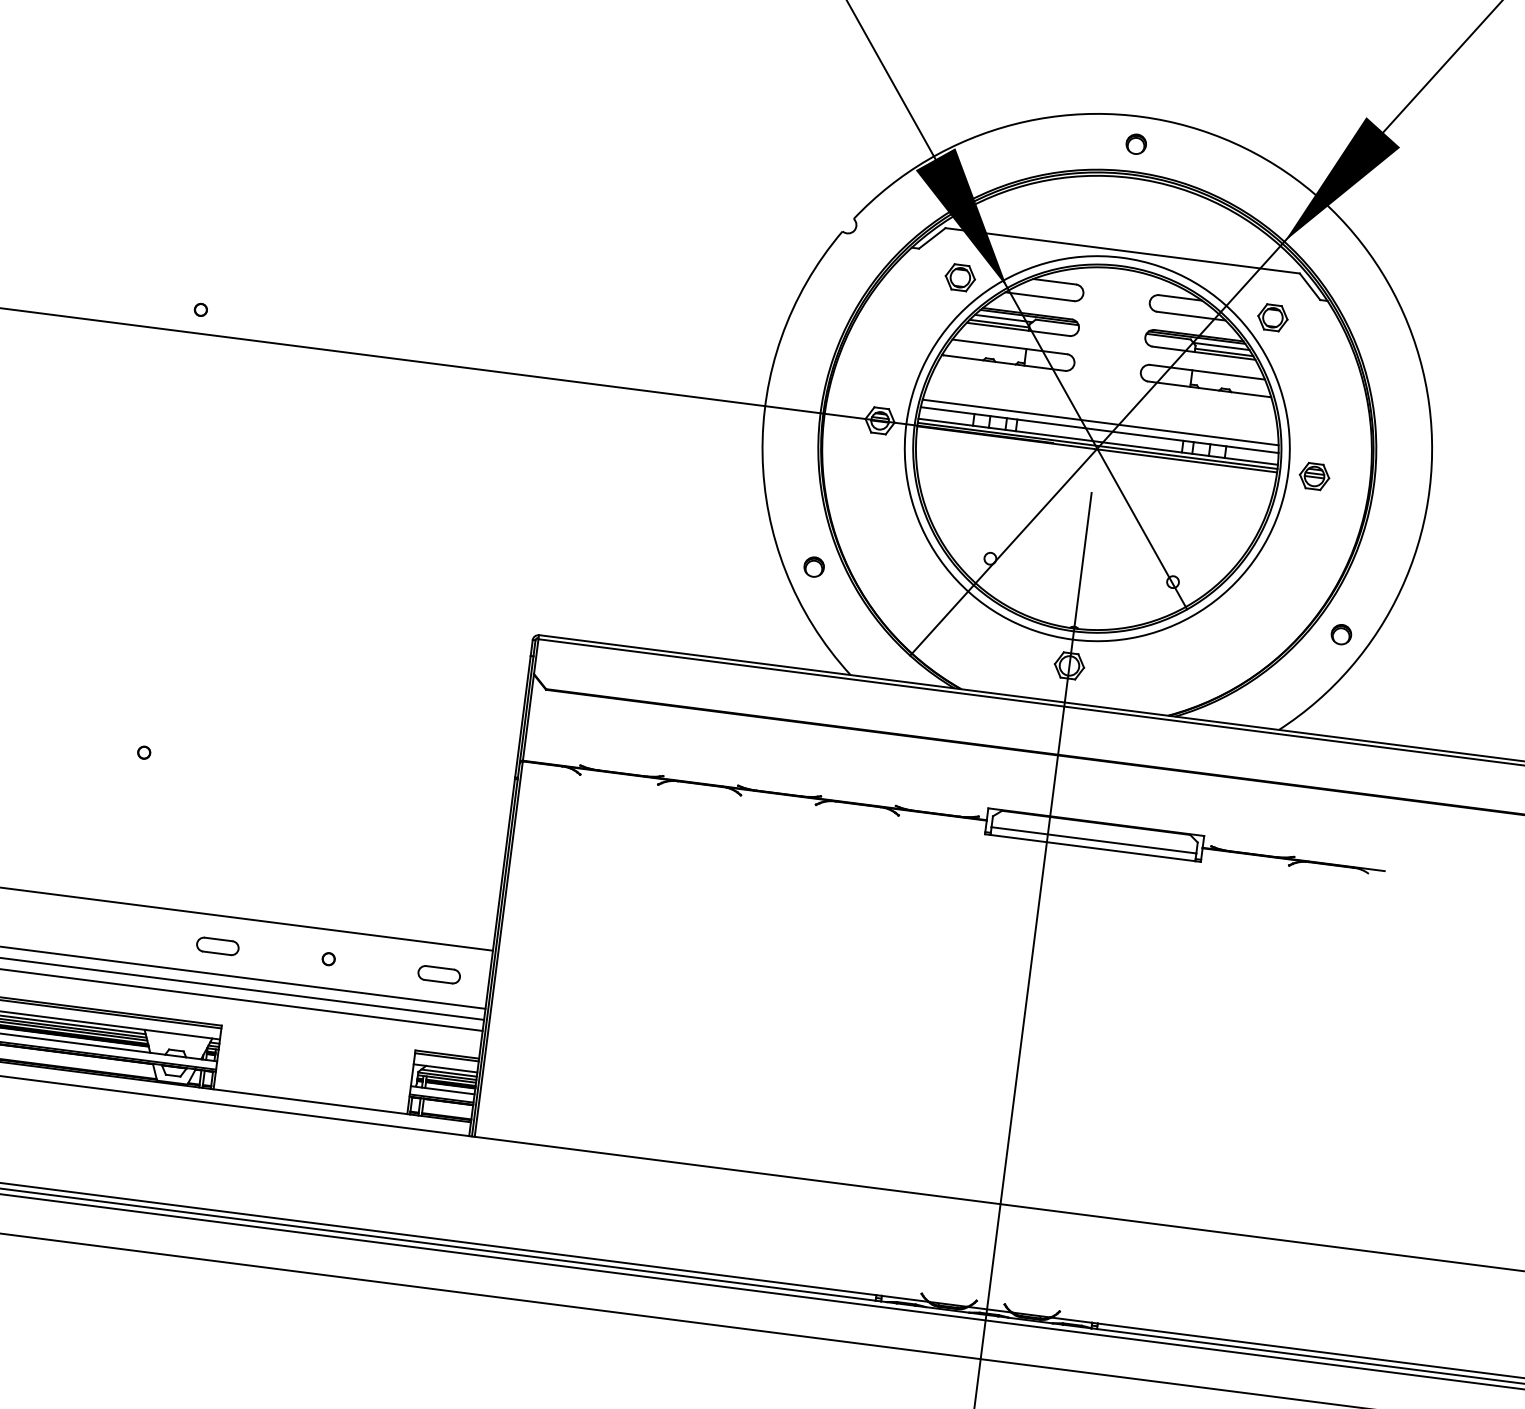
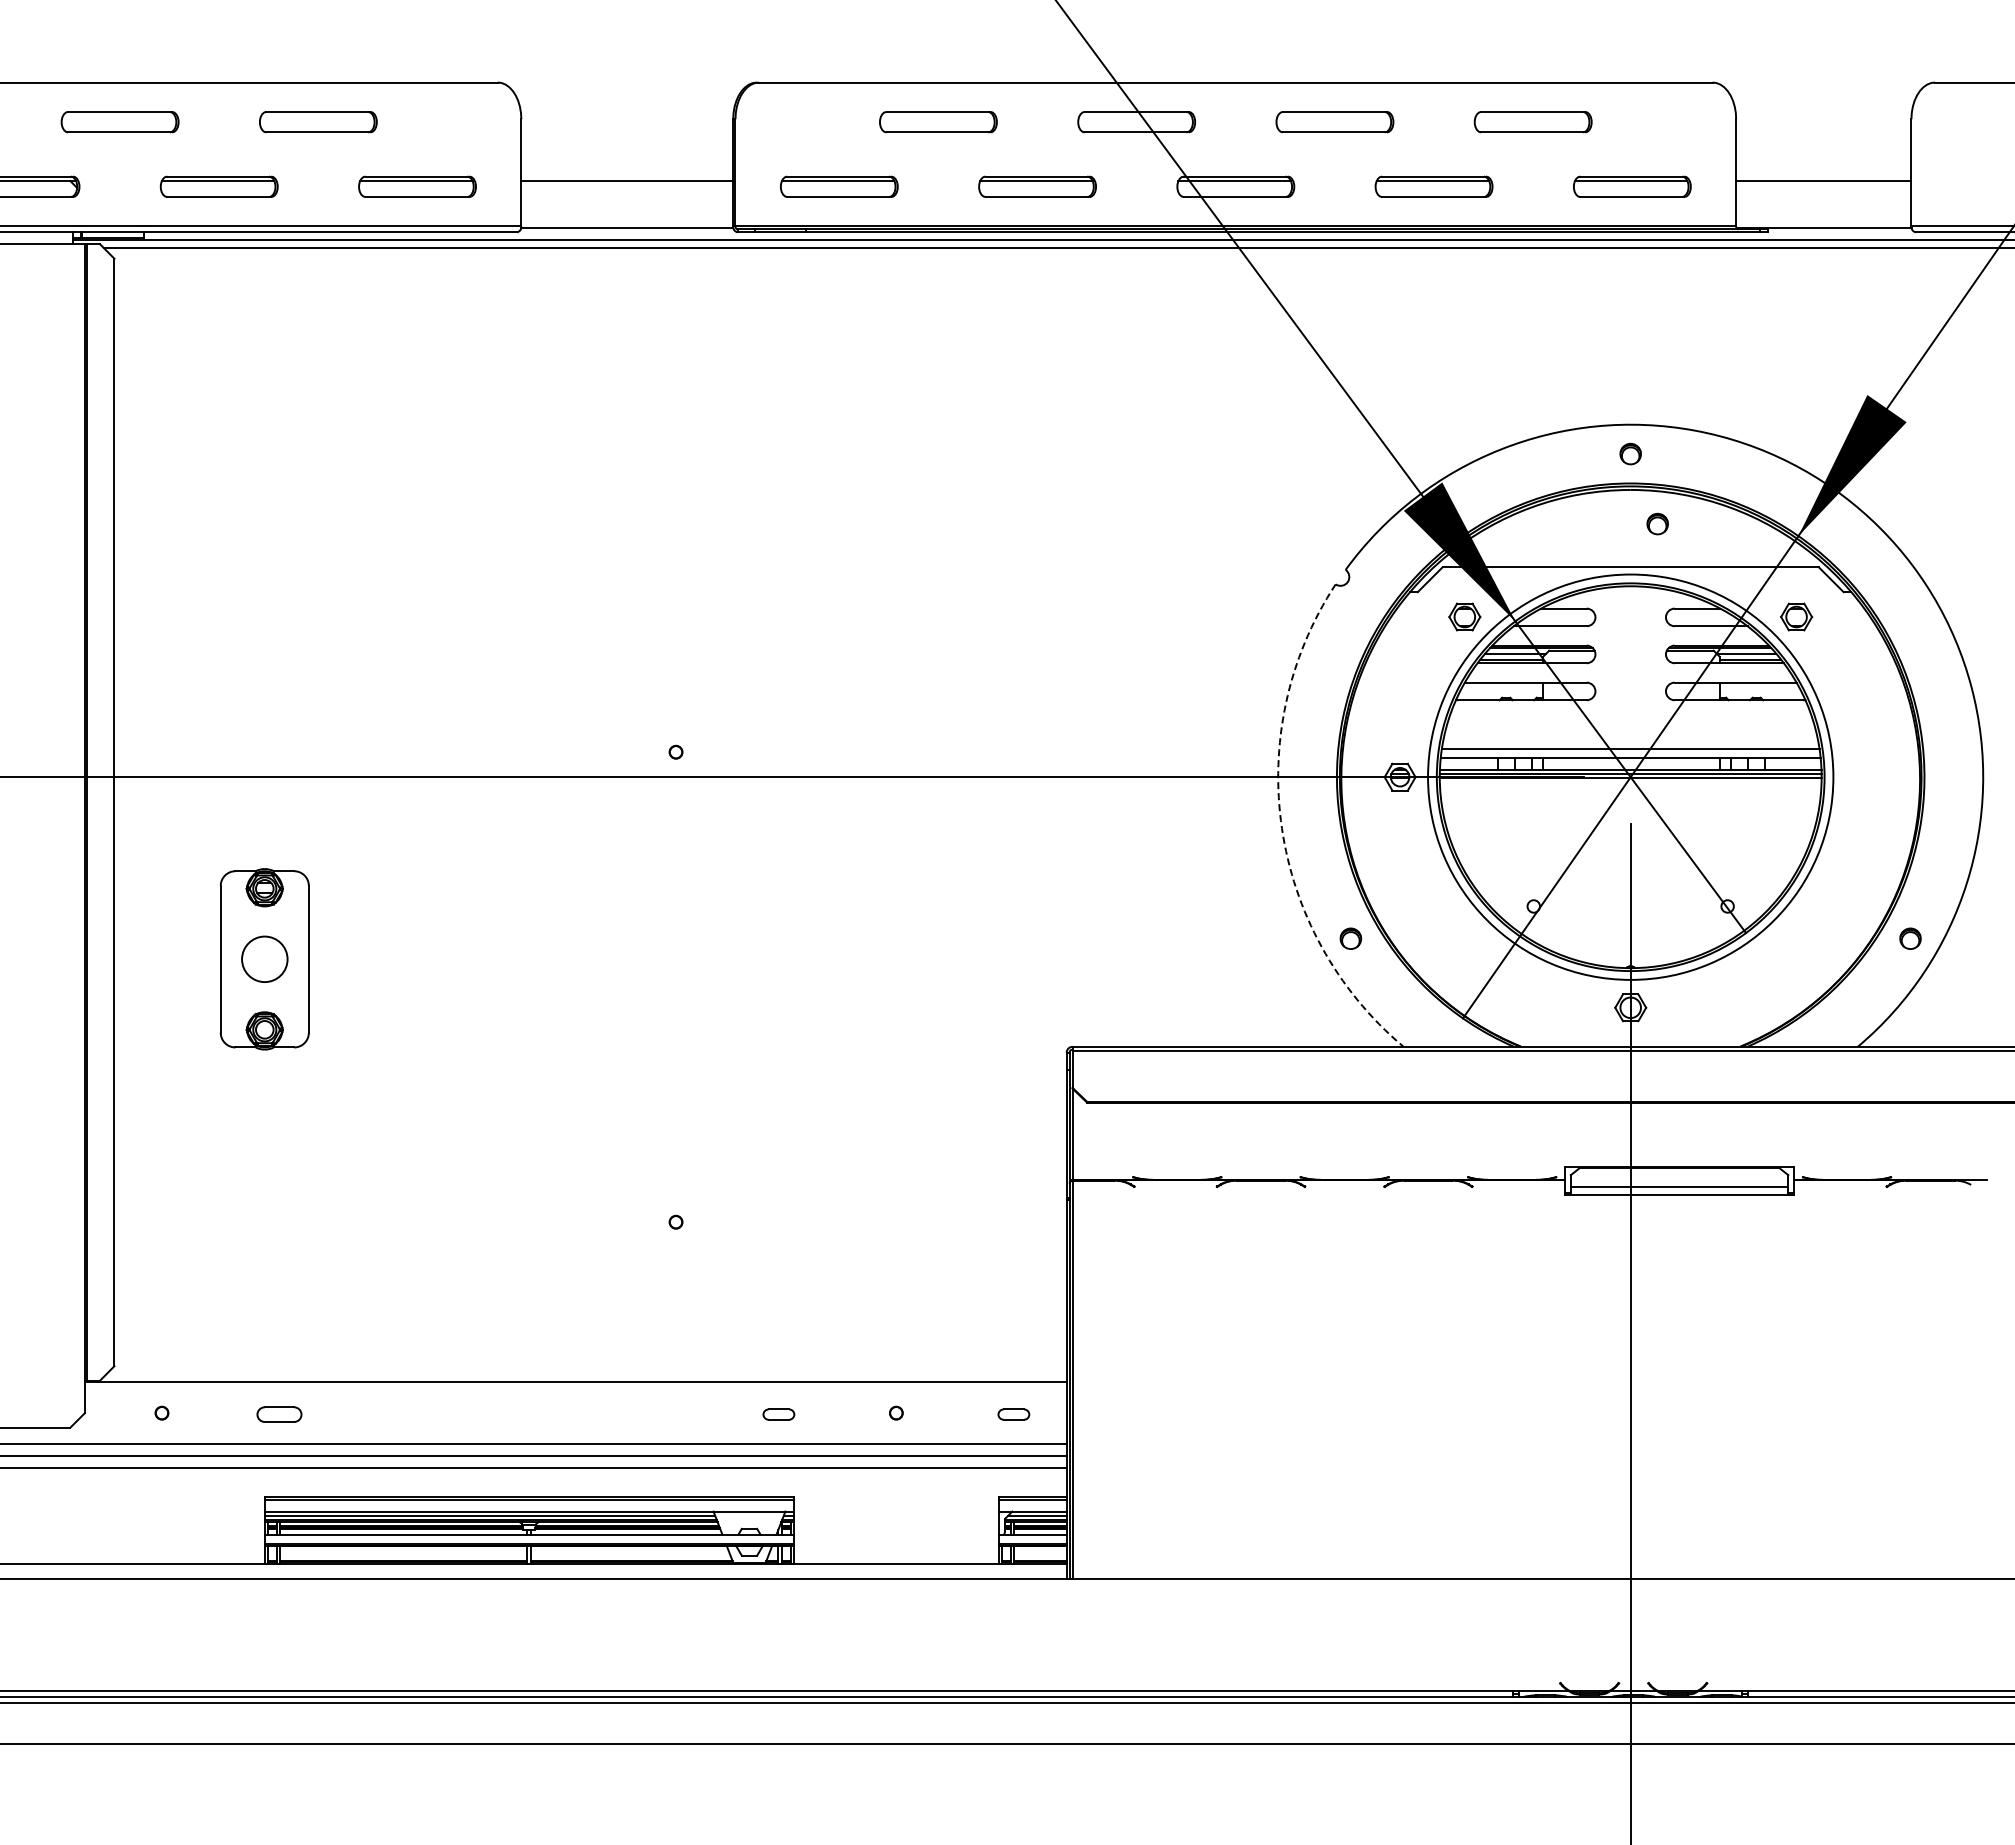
part: (1153, 212) -> (1657, 523), added
arc: (762, 454) -> (1281, 828), solid -> dashed
part: (1313, 475) -> (1860, 776), removed
part: (217, 946) -> (778, 1414), size x0.7
part: (438, 974) -> (1013, 1414), size x0.7

